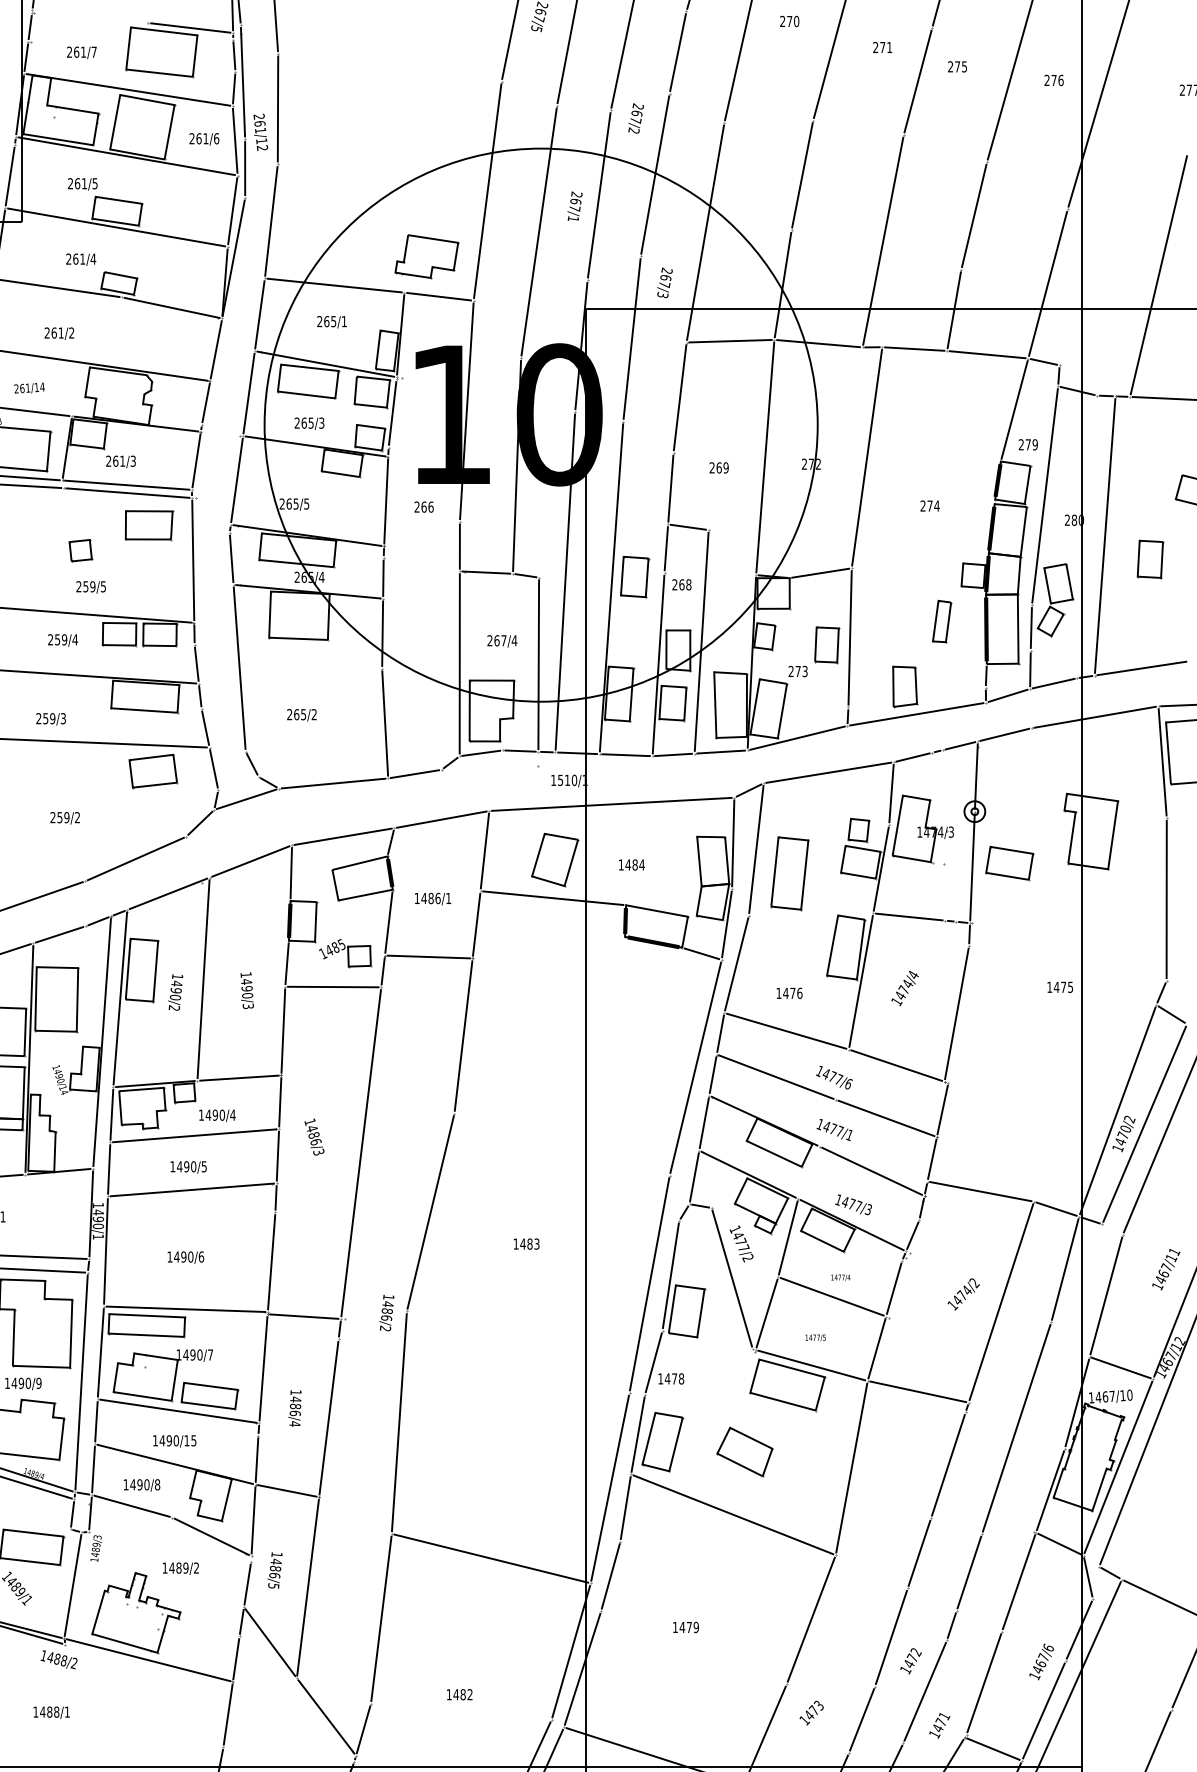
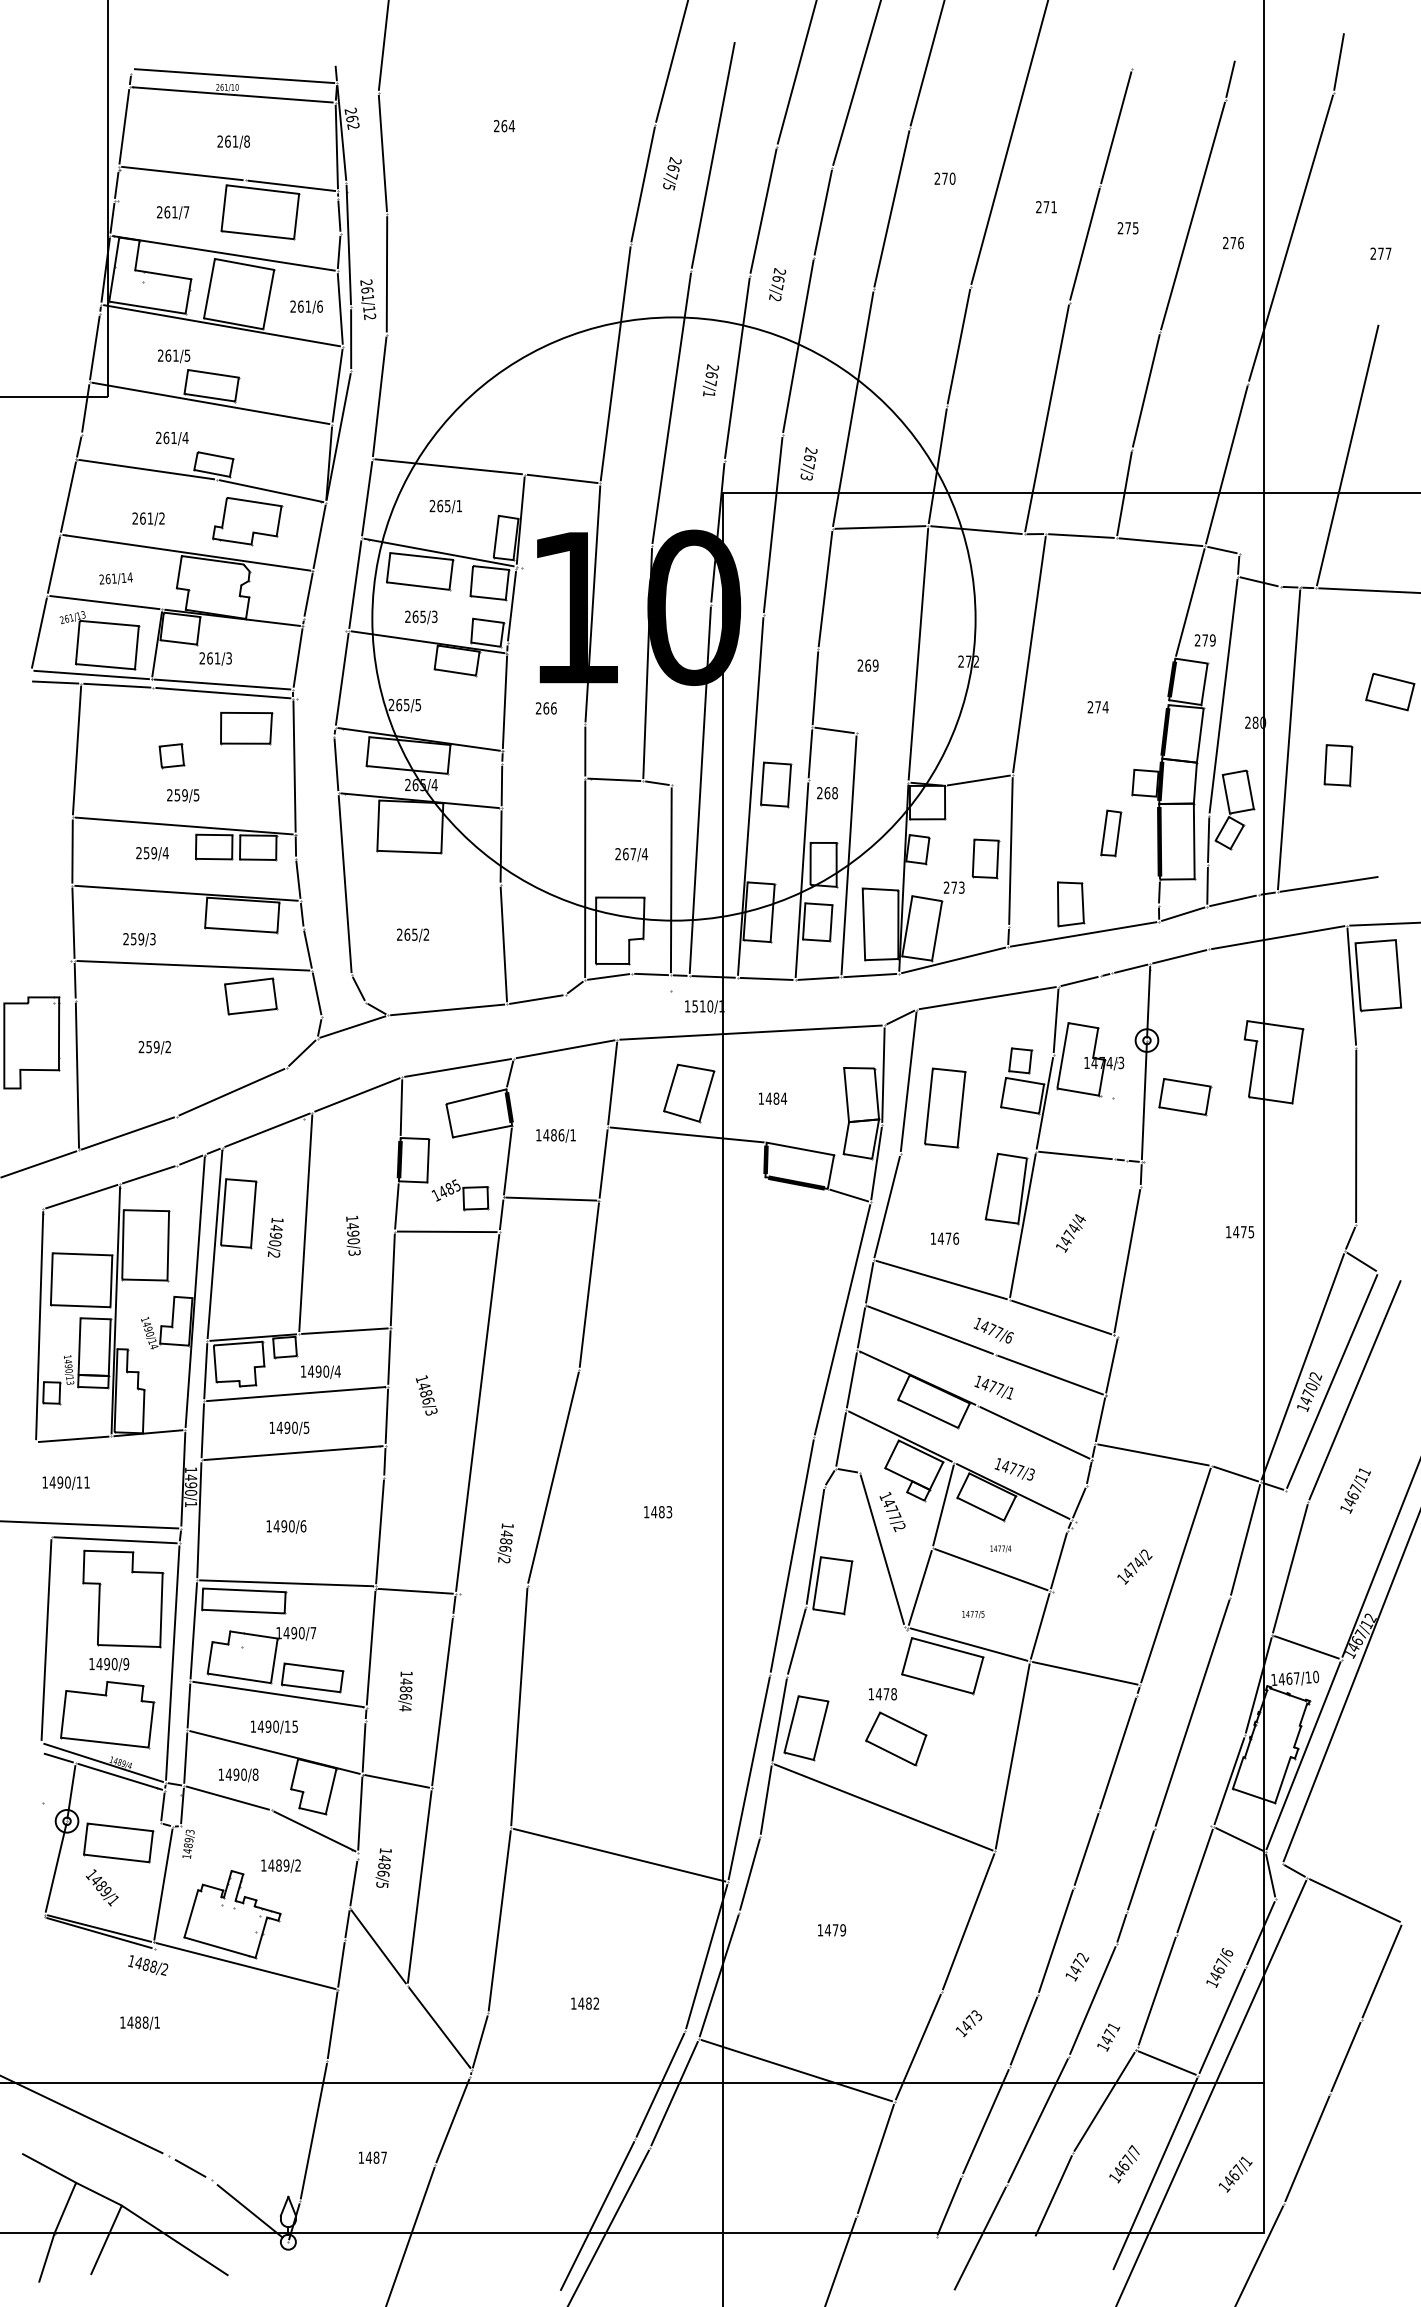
line: (90, 16) -> (182, 173), added
part: (427, 256) -> (247, 521), moved
text: (1166, 1269) -> (1355, 1490), moved
text: (386, 1313) -> (505, 1543), moved
text: (670, 1379) -> (882, 1694), moved

